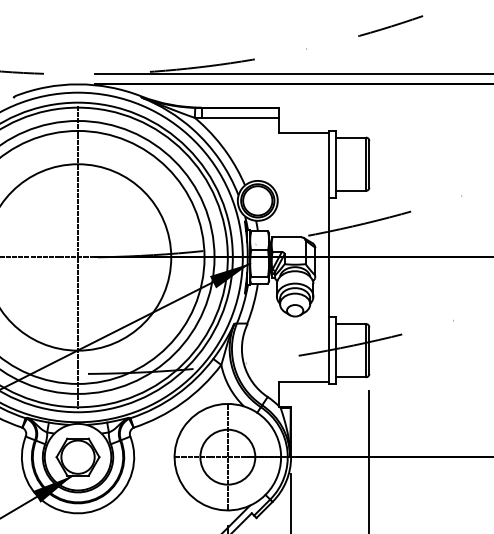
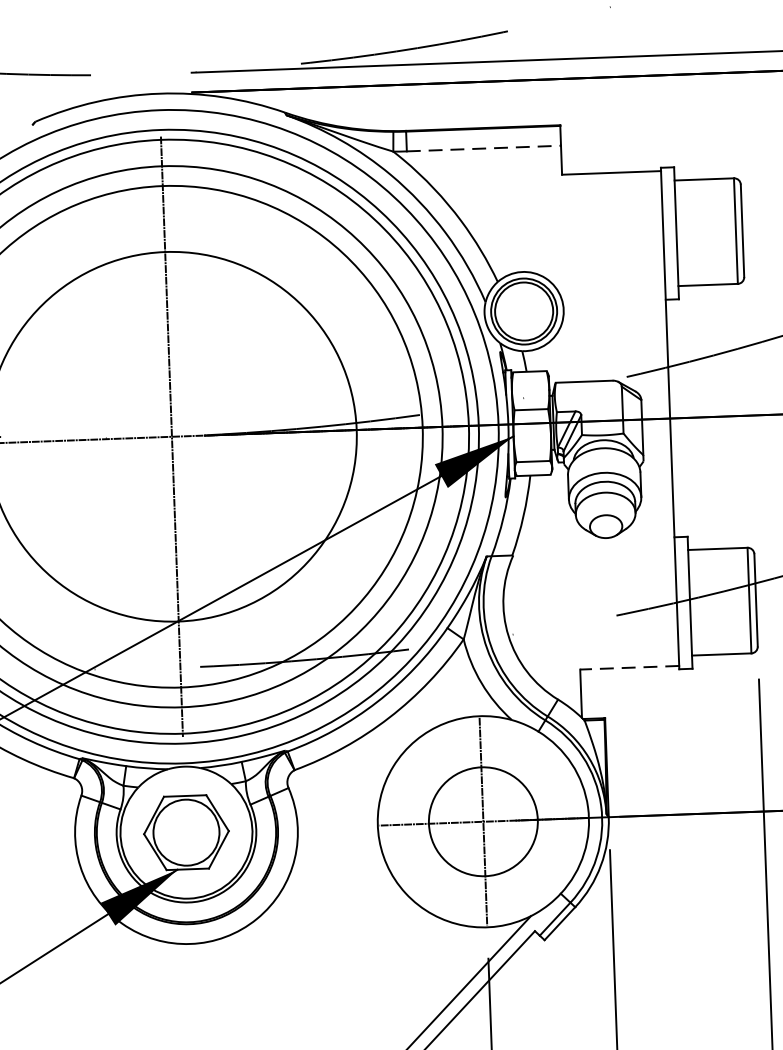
line: (240, 118) -> (483, 149), solid -> dashed
line: (304, 382) -> (629, 668), solid -> dashed

